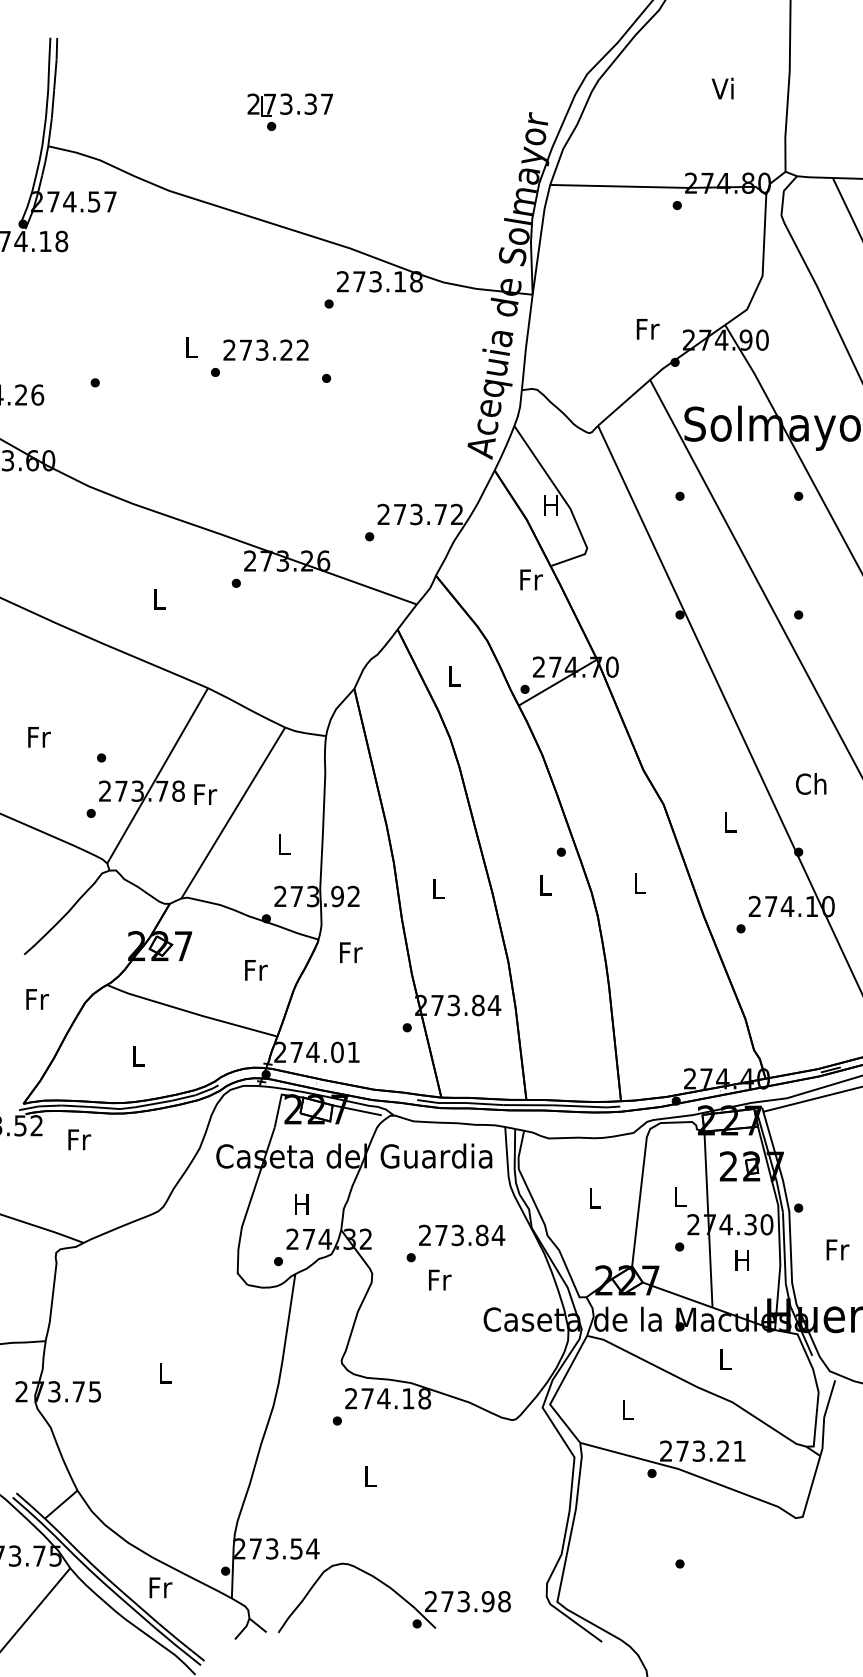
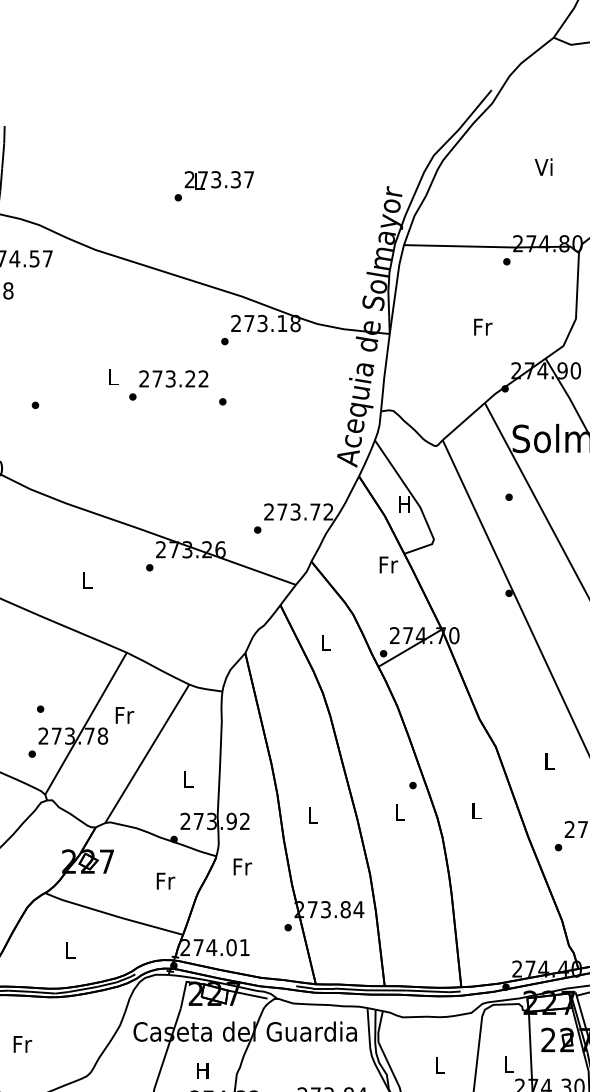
text: (290, 104) -> (219, 179), moved
text: (647, 329) -> (482, 327), moved
text: (205, 794) -> (124, 715), moved
text: (79, 1139) -> (22, 1044), moved

